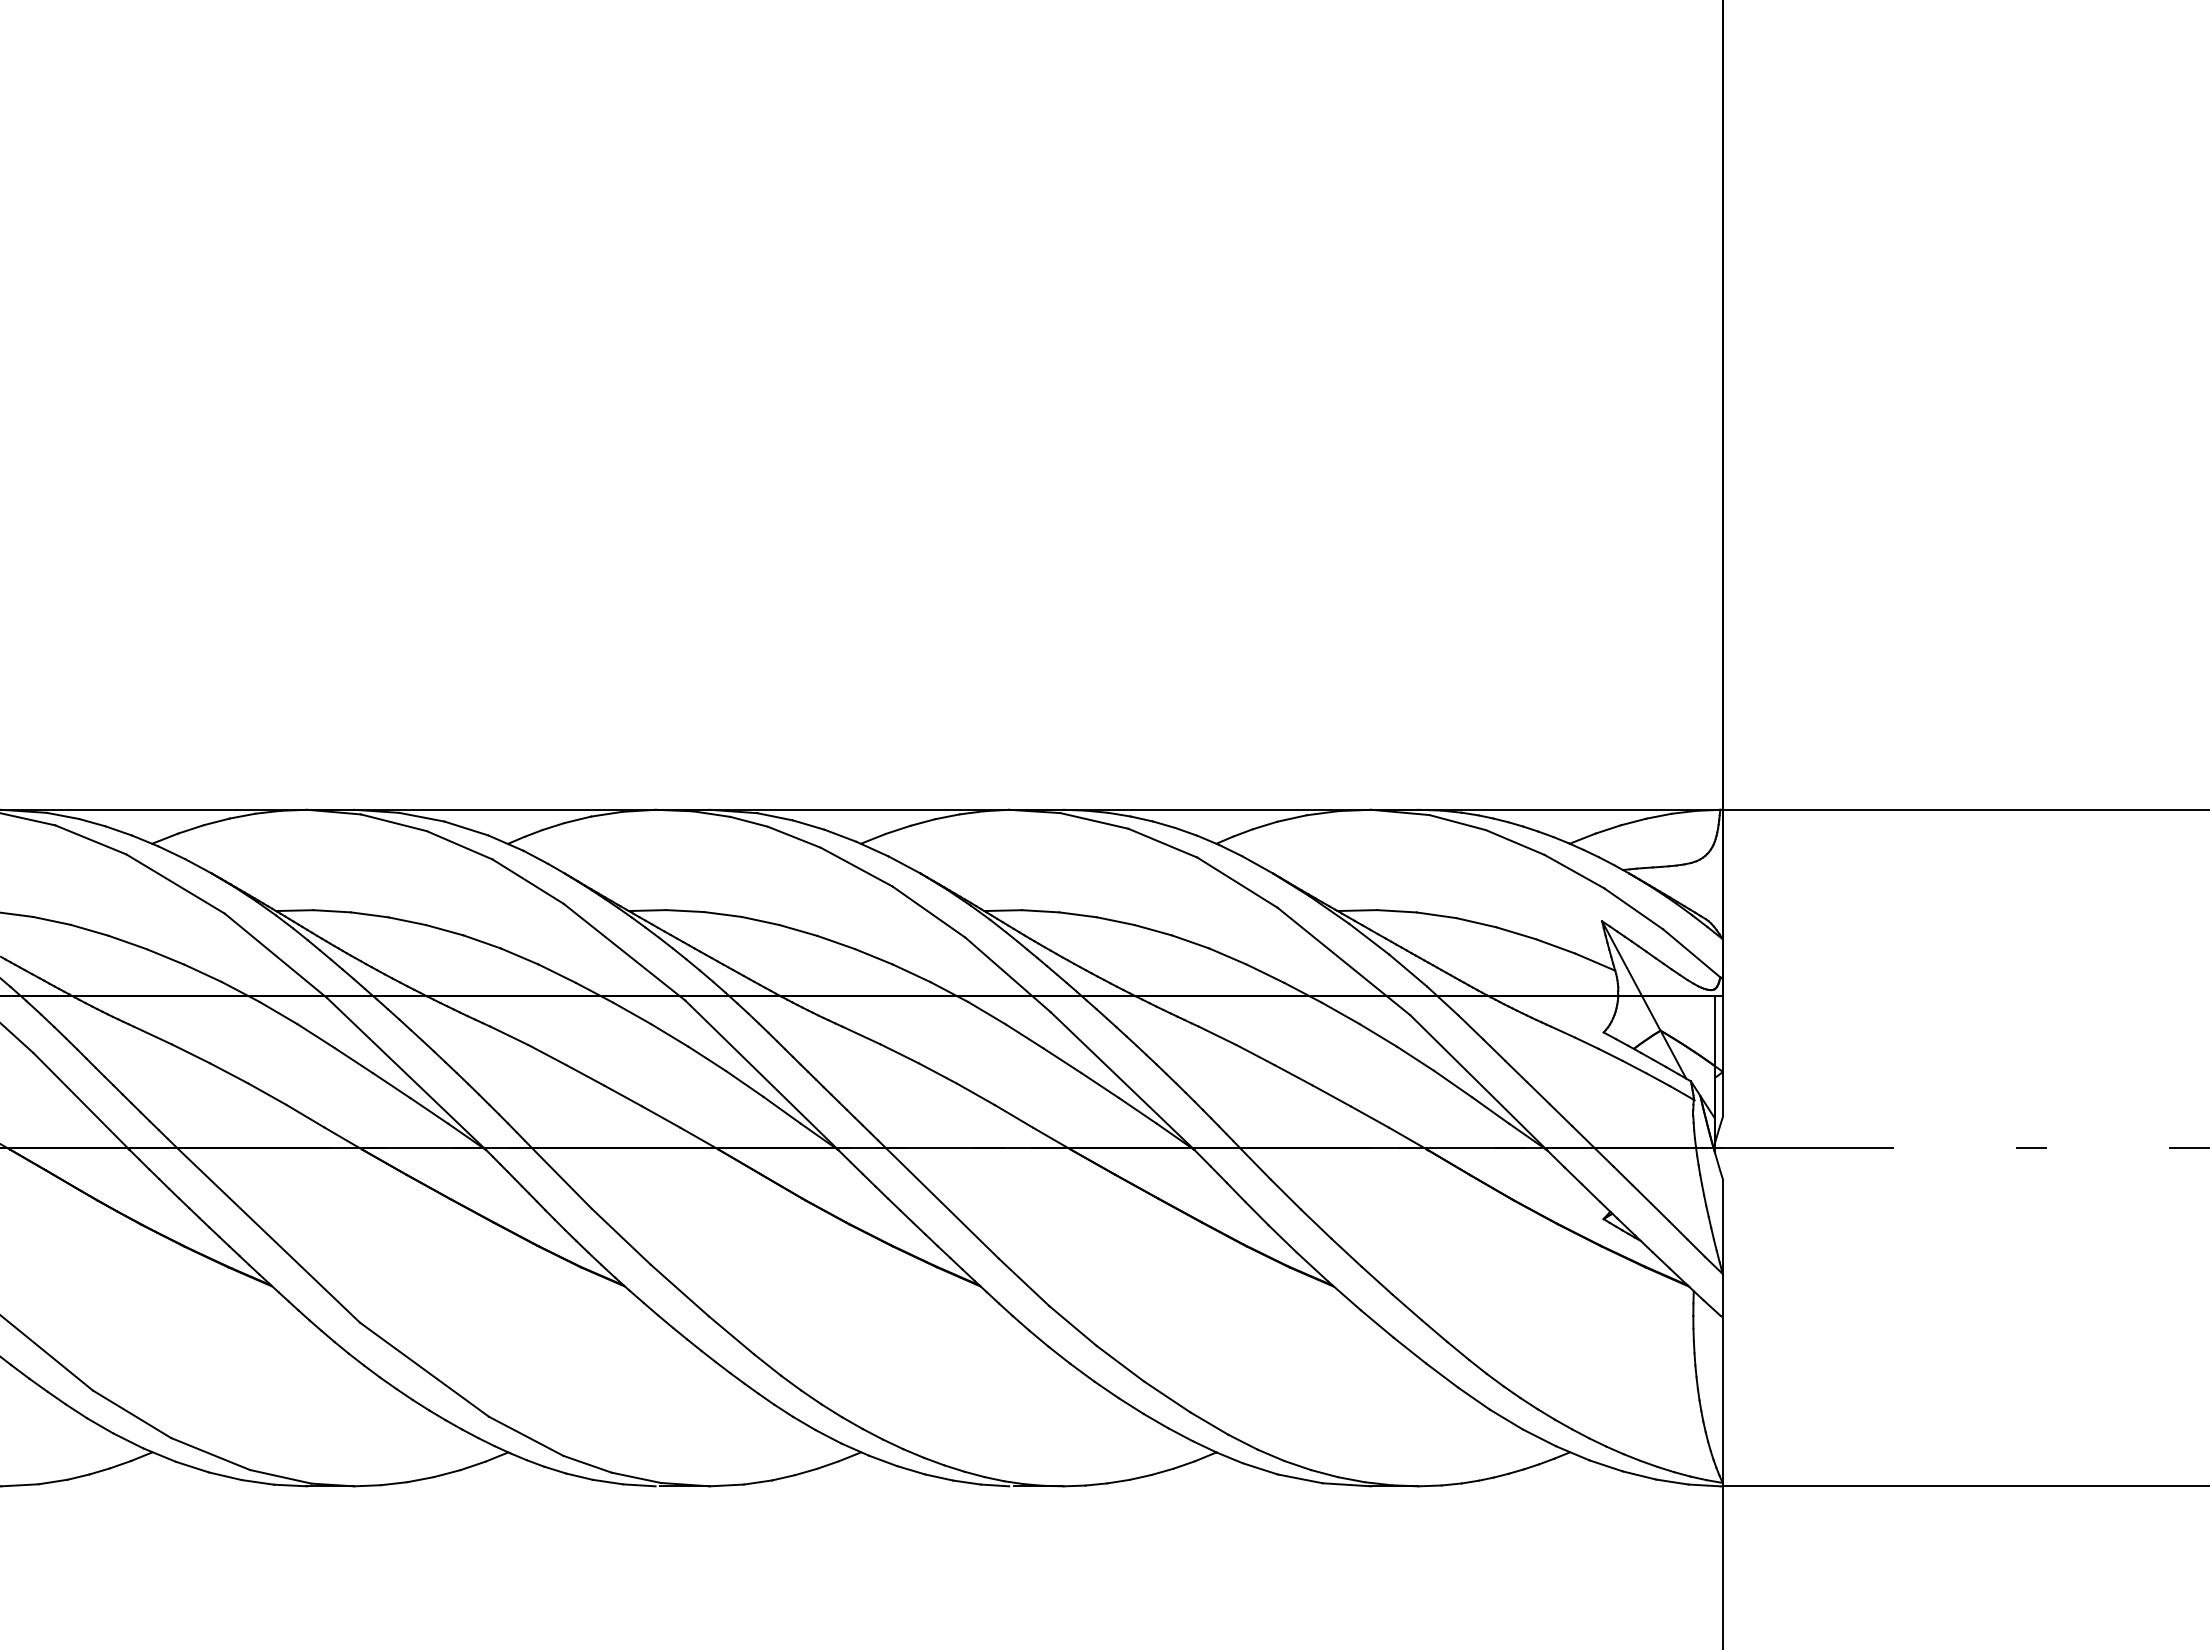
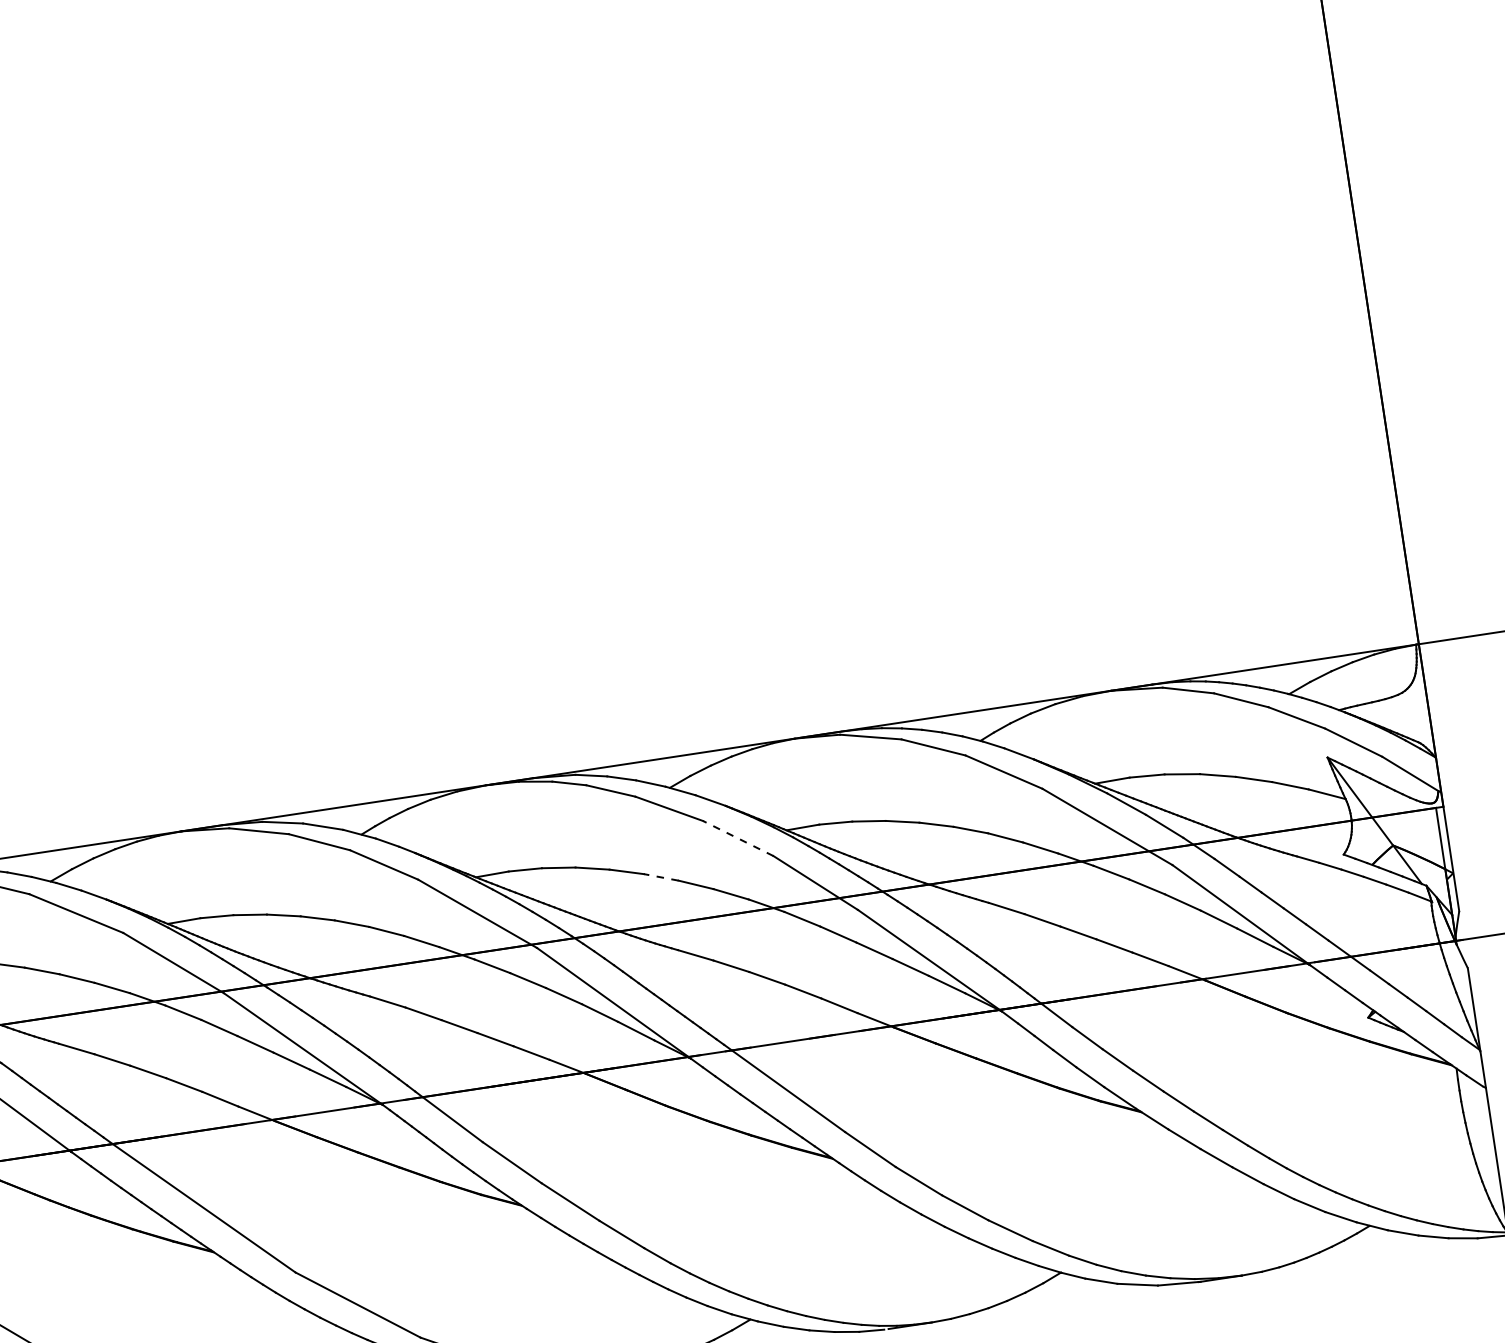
line: (928, 912) -> (737, 838), solid -> dashed
line: (836, 942) -> (661, 877), solid -> dashed

